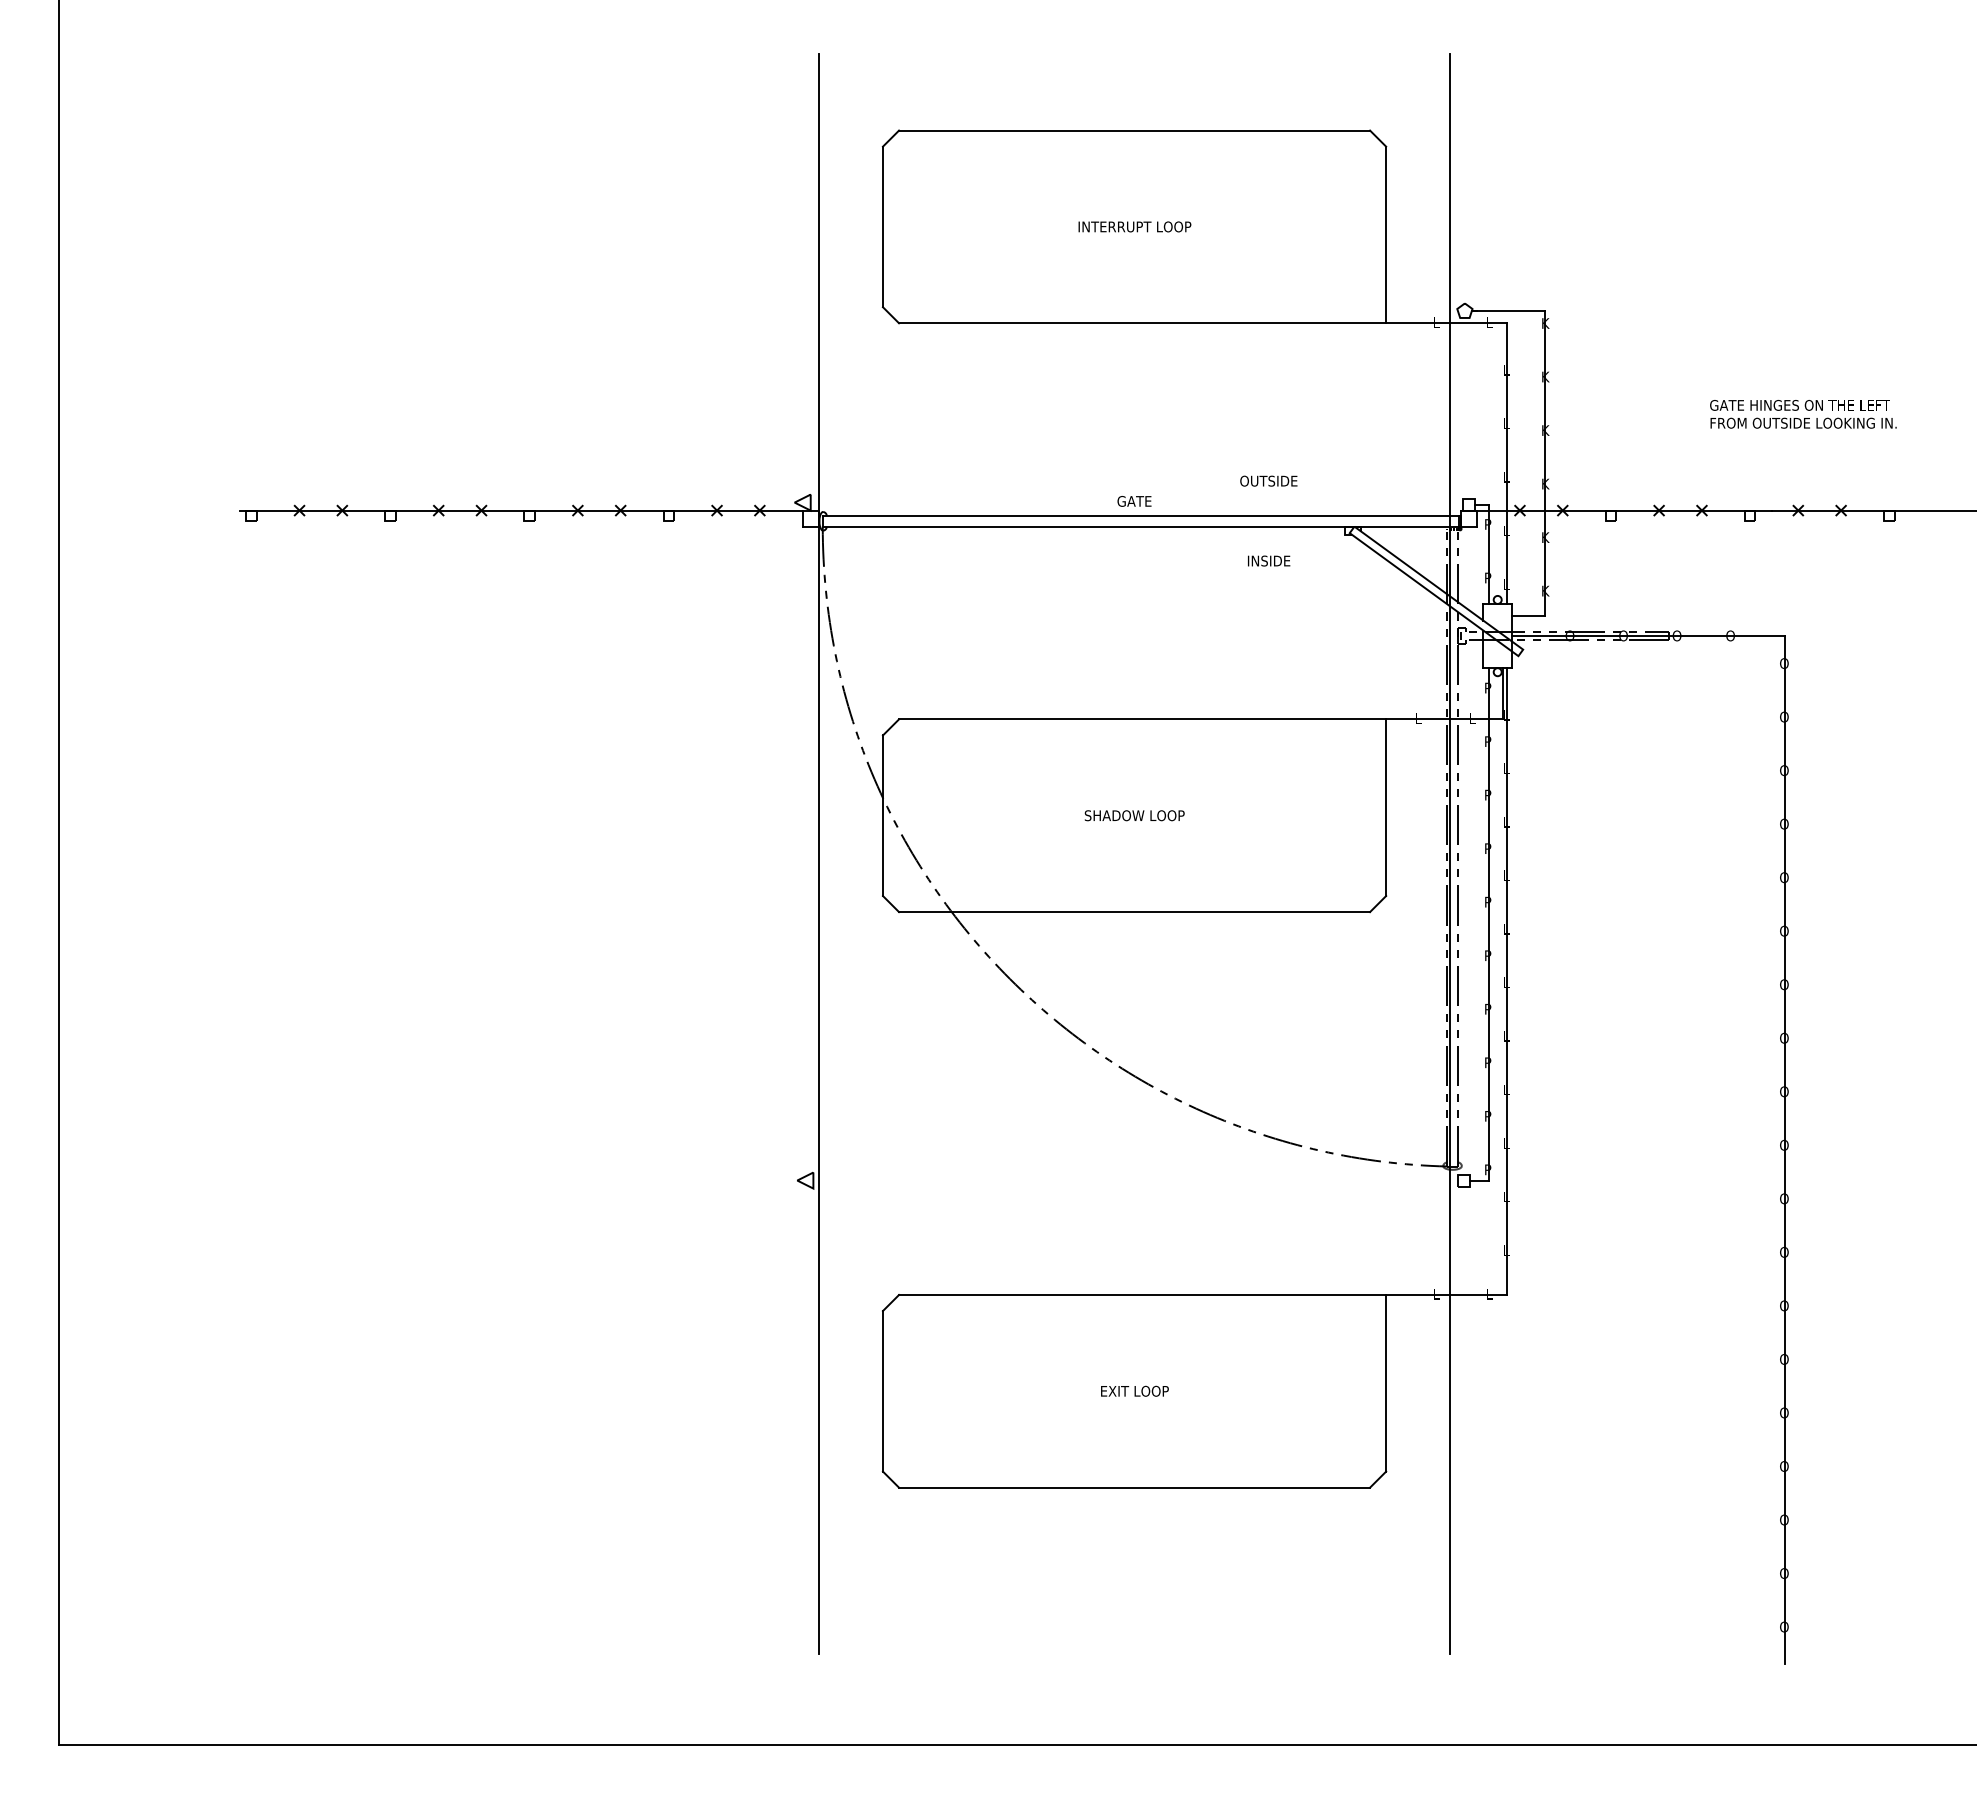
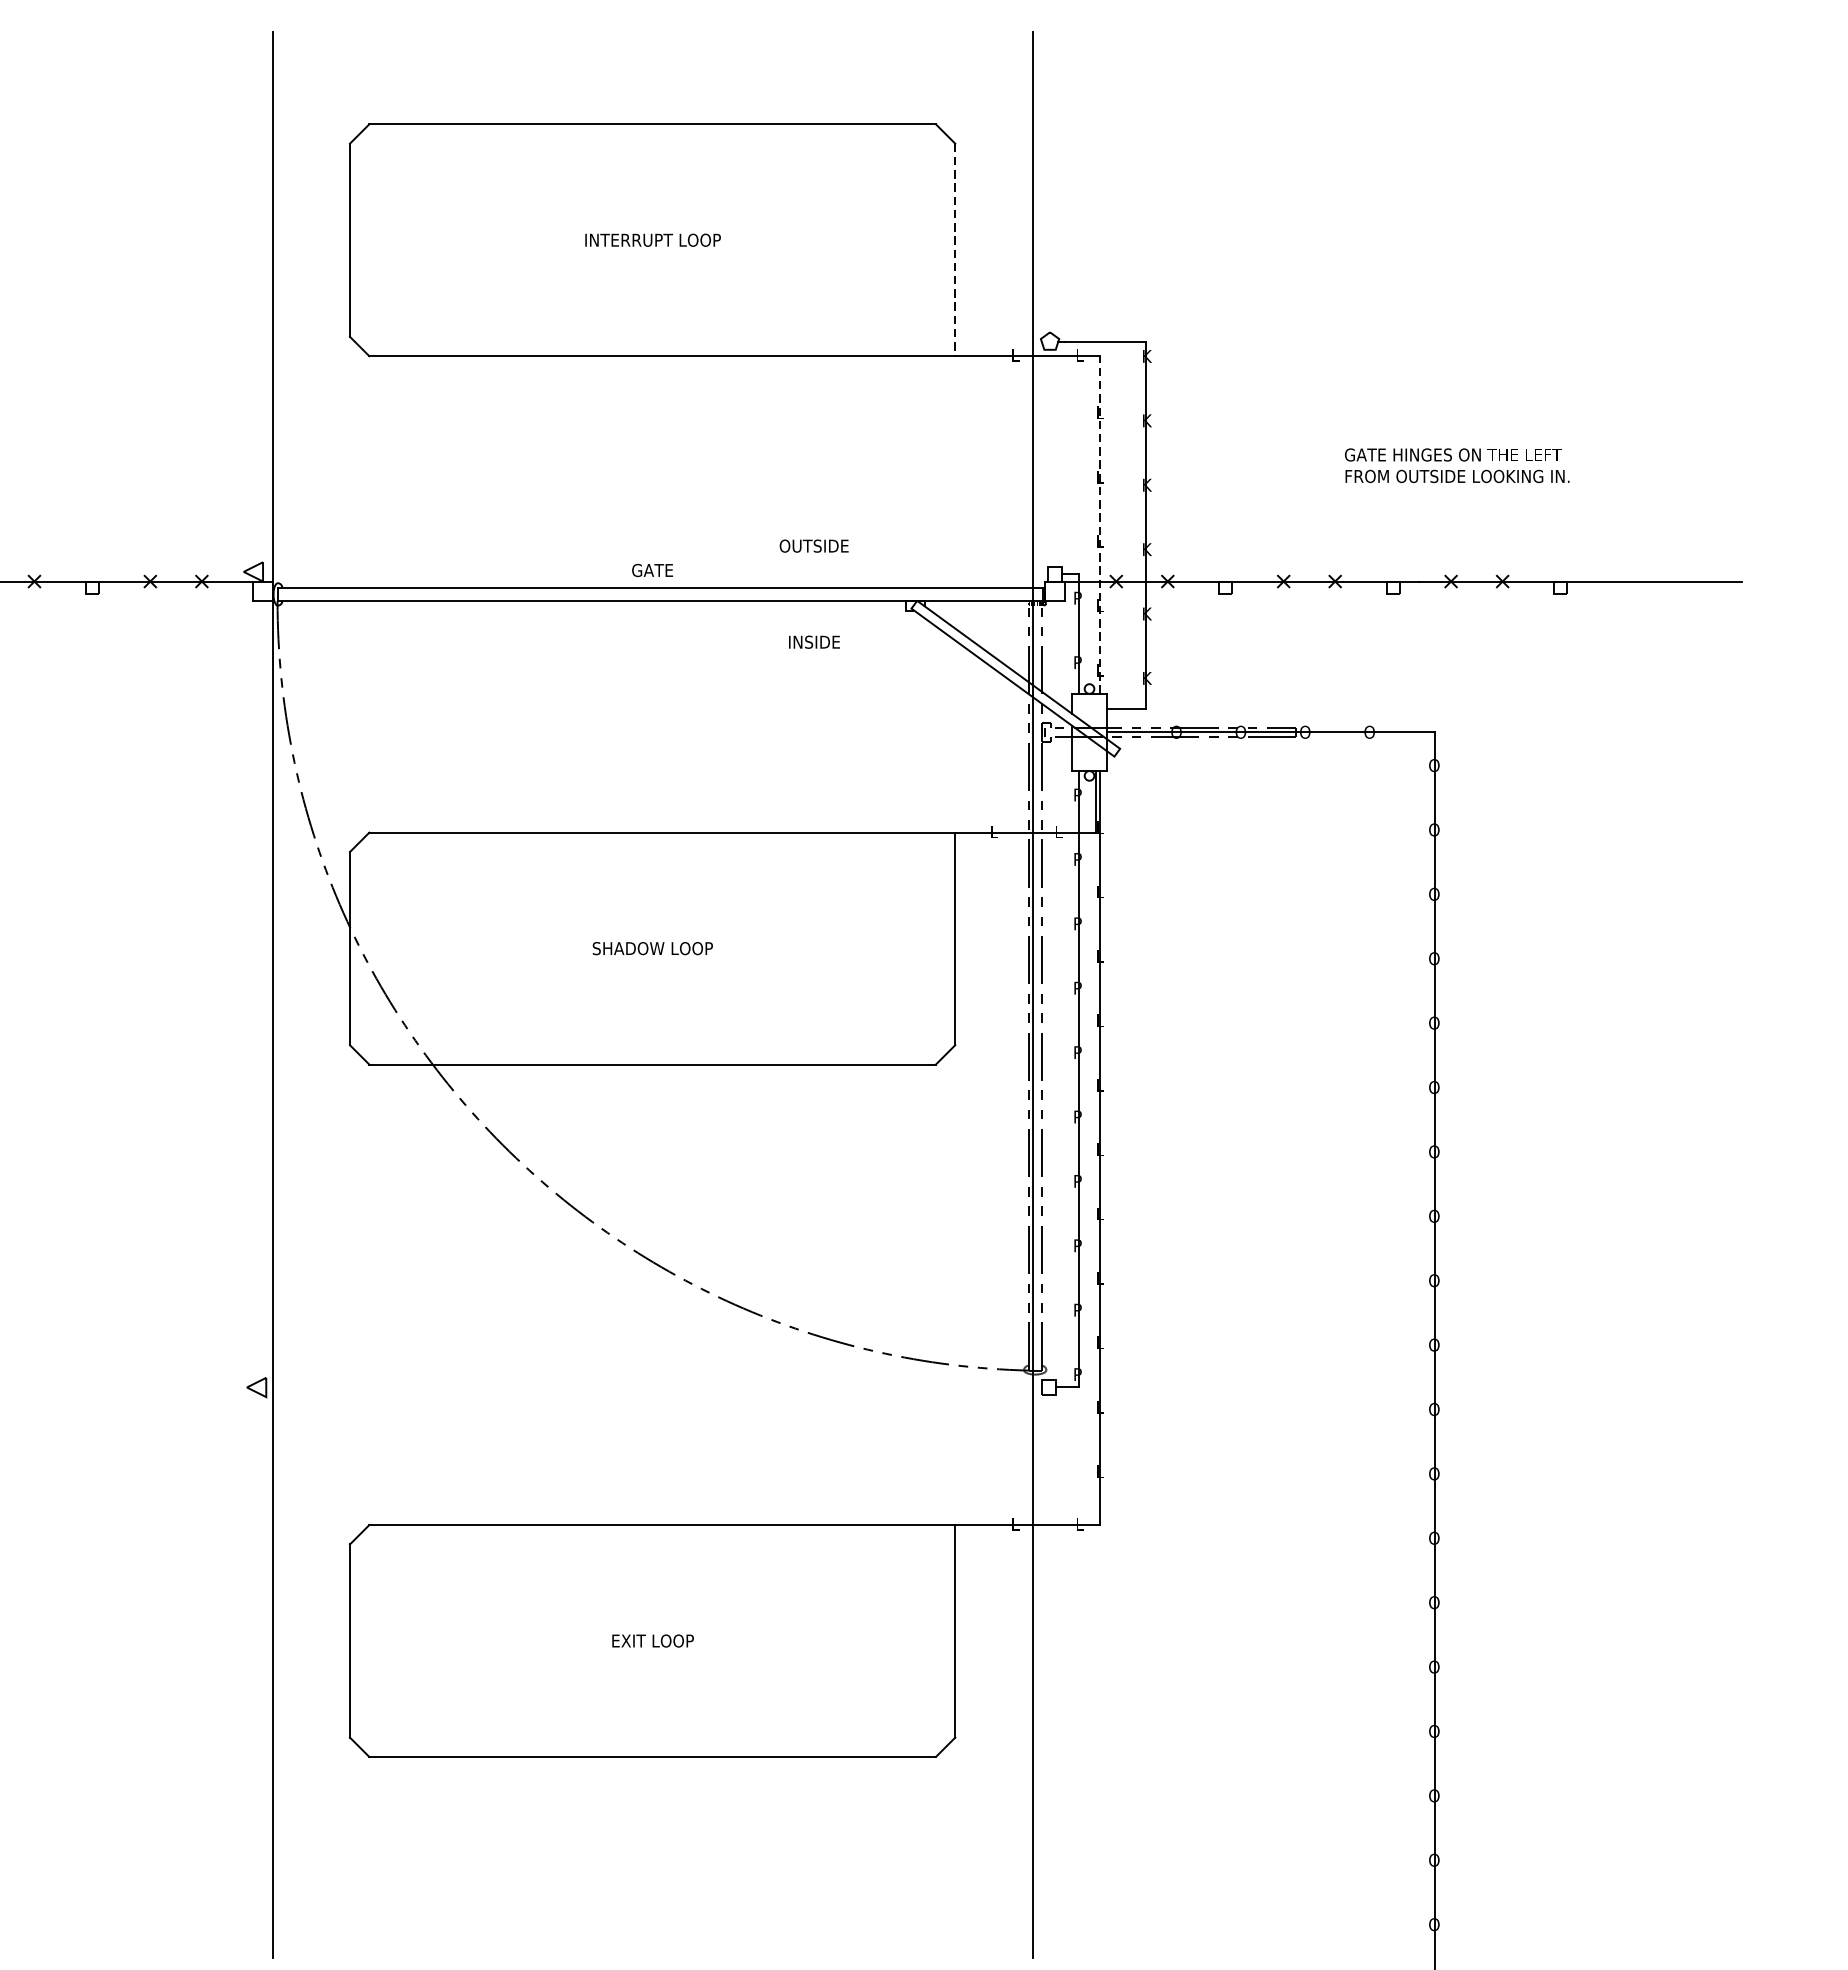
line: (1386, 235) -> (955, 250), solid -> dashed
line: (1506, 463) -> (1100, 524), solid -> dashed

